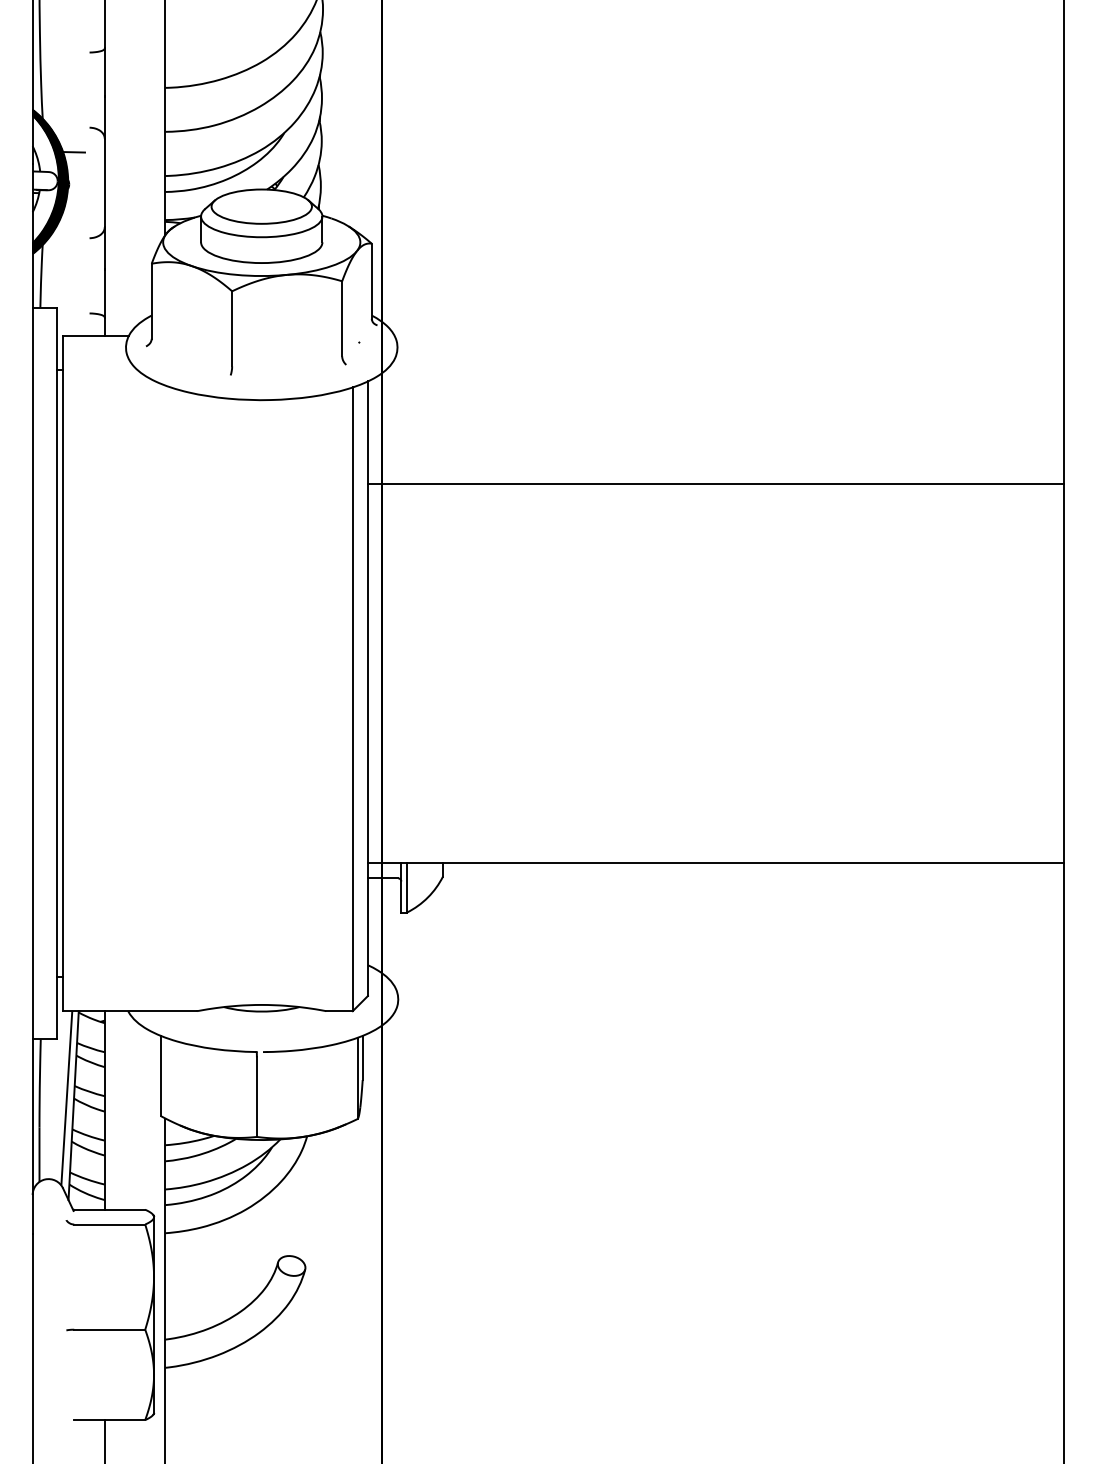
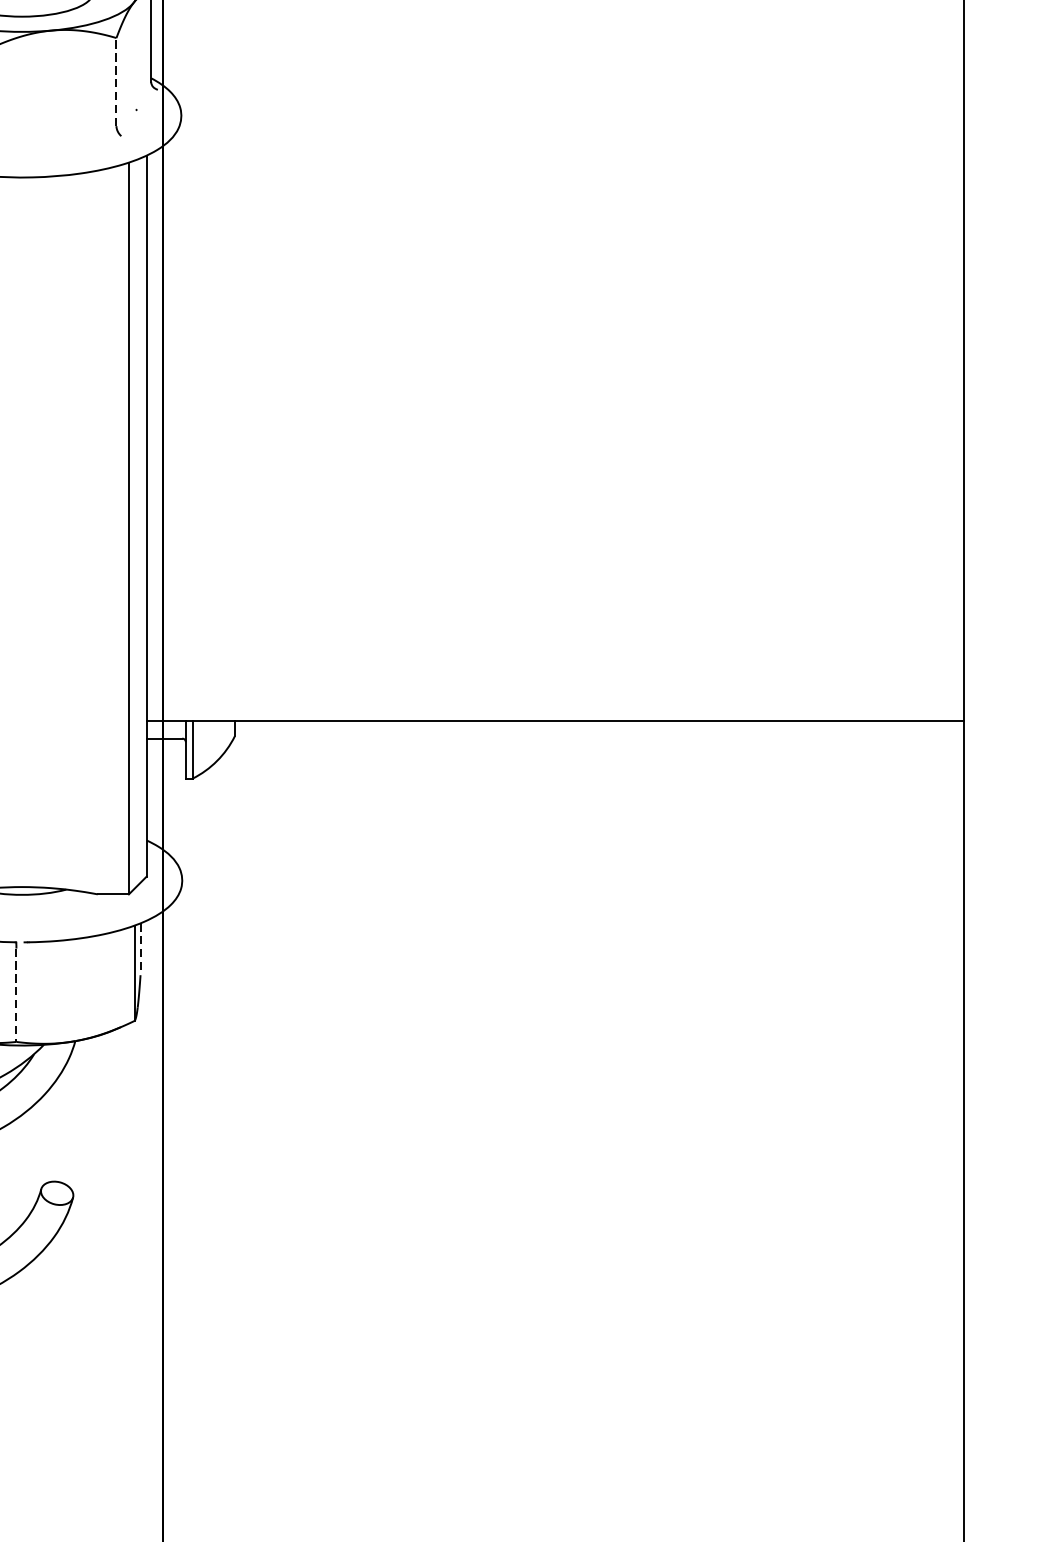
line: (342, 318) -> (116, 81), solid -> dashed
line: (715, 483) -> (554, 275), removed
line: (362, 1058) -> (140, 949), solid -> dashed
line: (256, 1097) -> (15, 995), solid -> dashed

